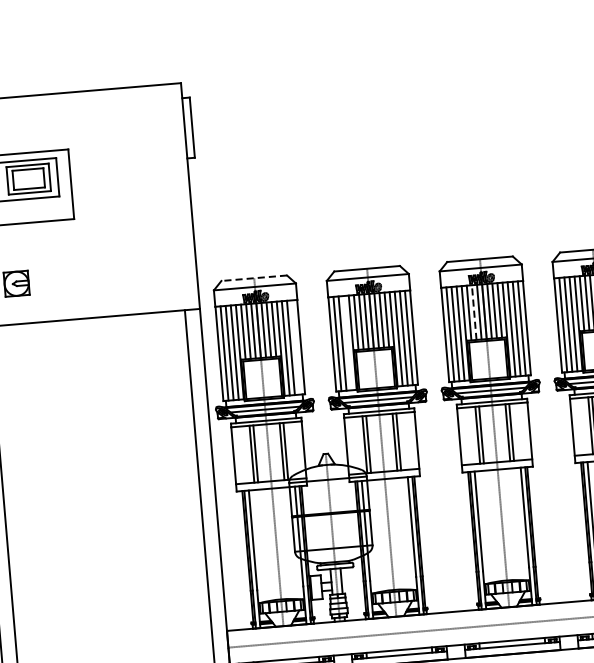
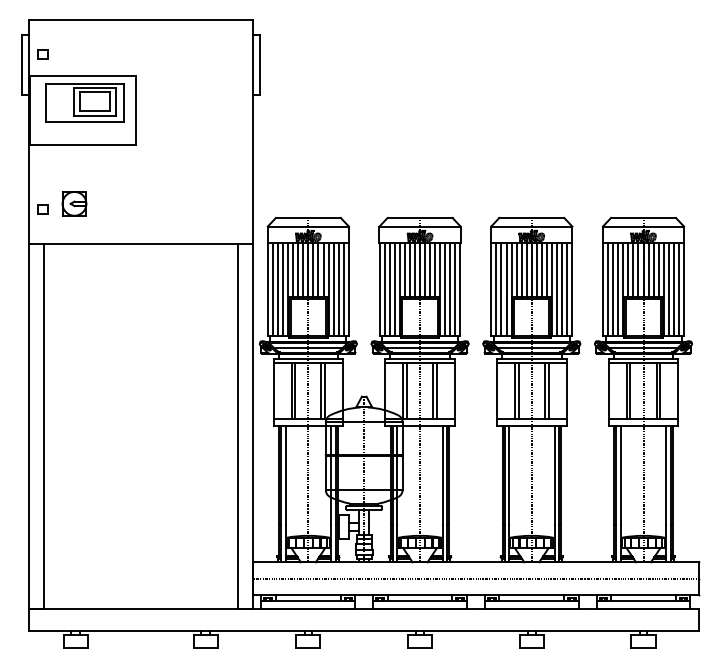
line: (253, 278) -> (307, 218), dashed -> solid
line: (473, 312) -> (521, 269), dashed -> solid
line: (347, 343) -> (394, 289), added
line: (295, 347) -> (343, 289), added

